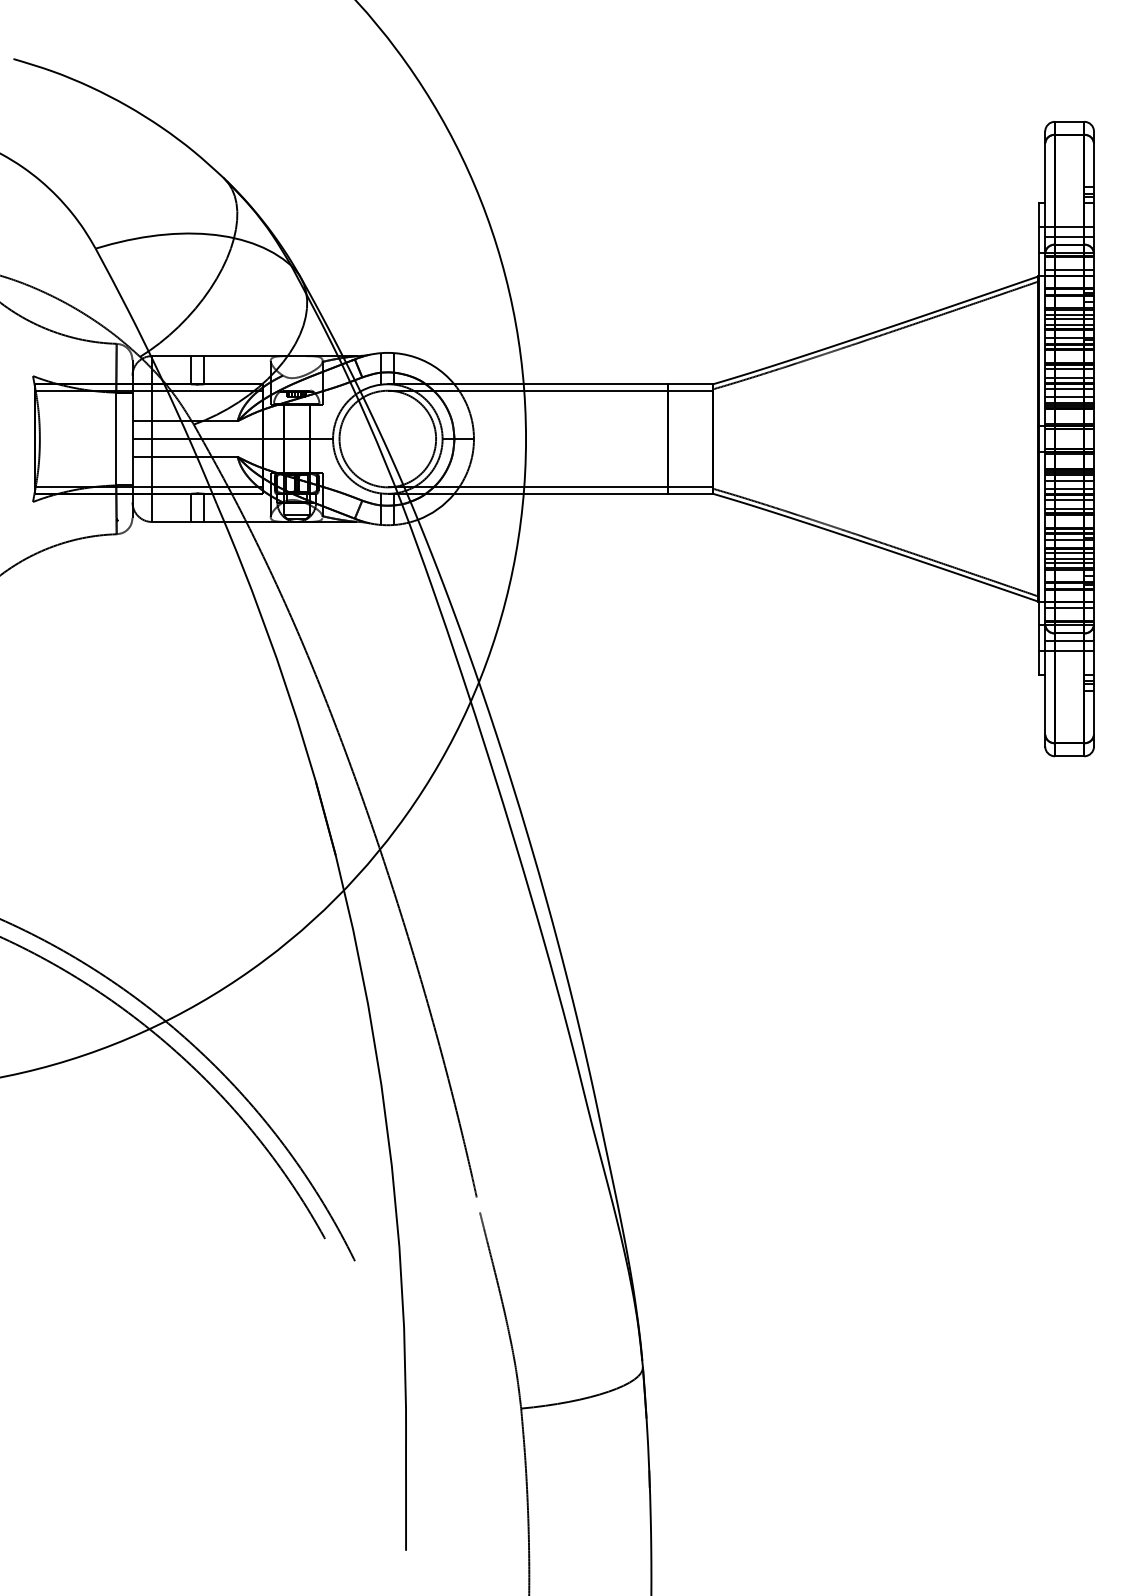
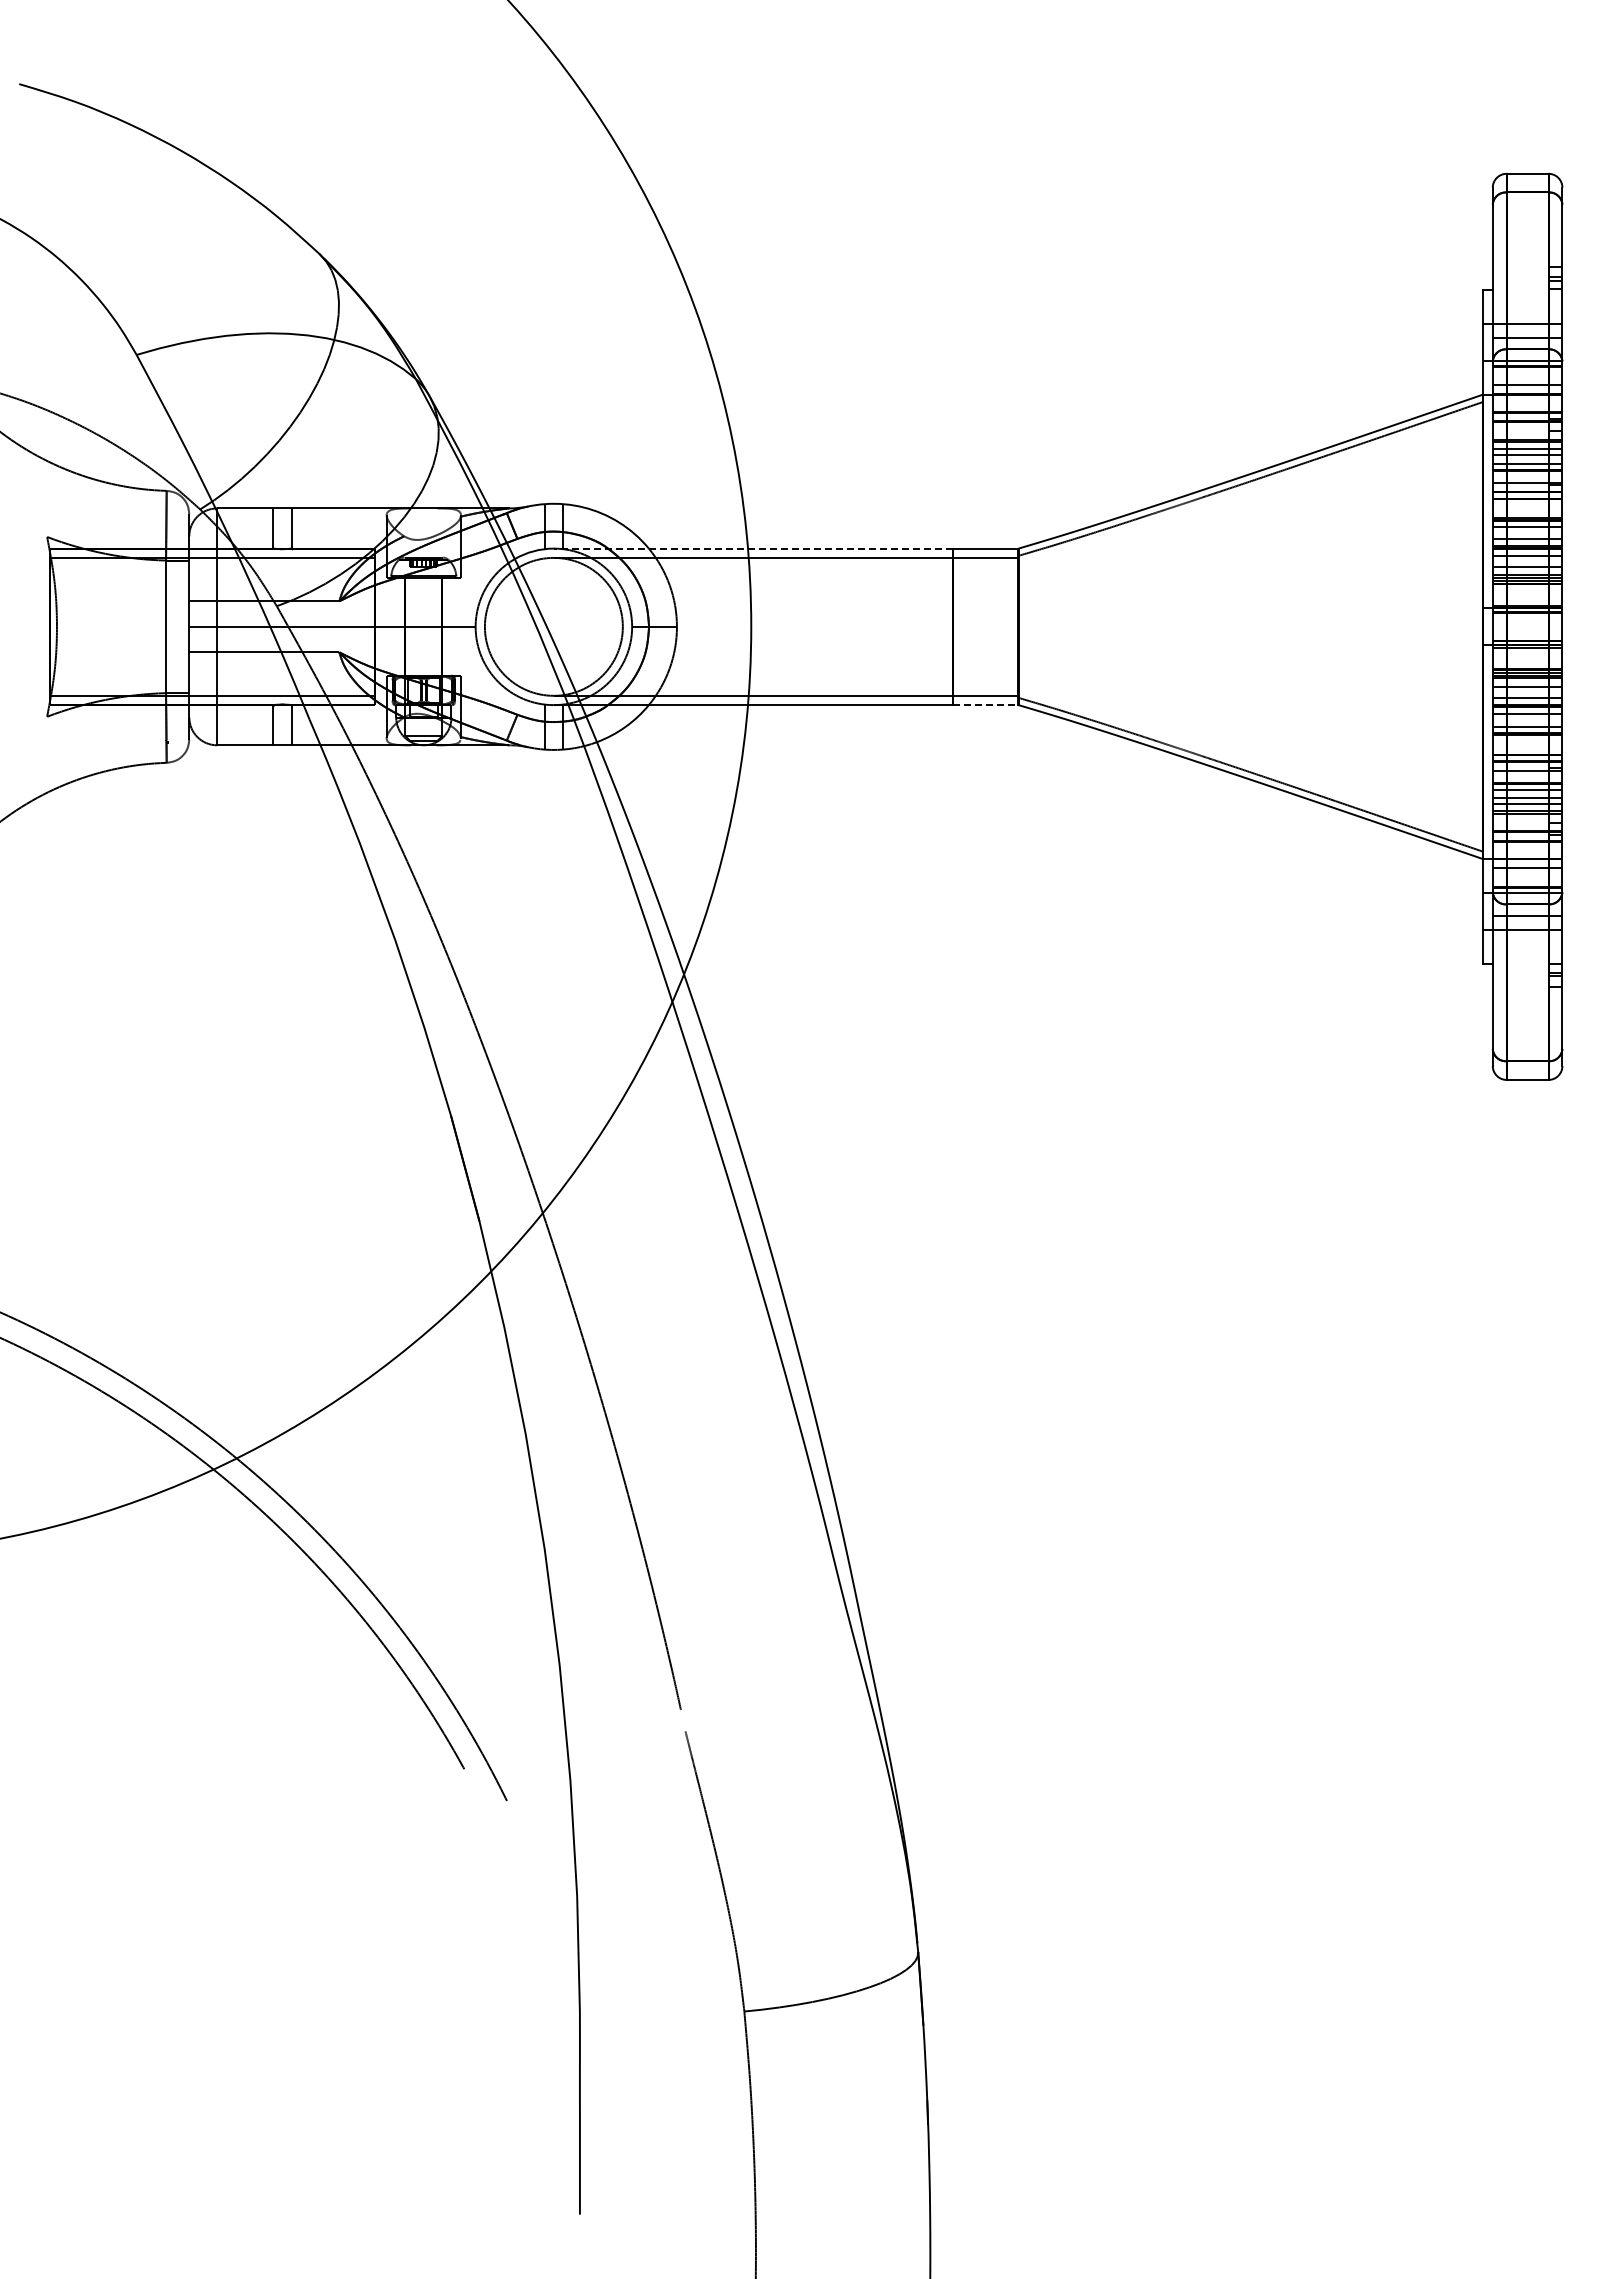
line: (527, 384) -> (753, 548), solid -> dashed
line: (690, 494) -> (985, 705), solid -> dashed

